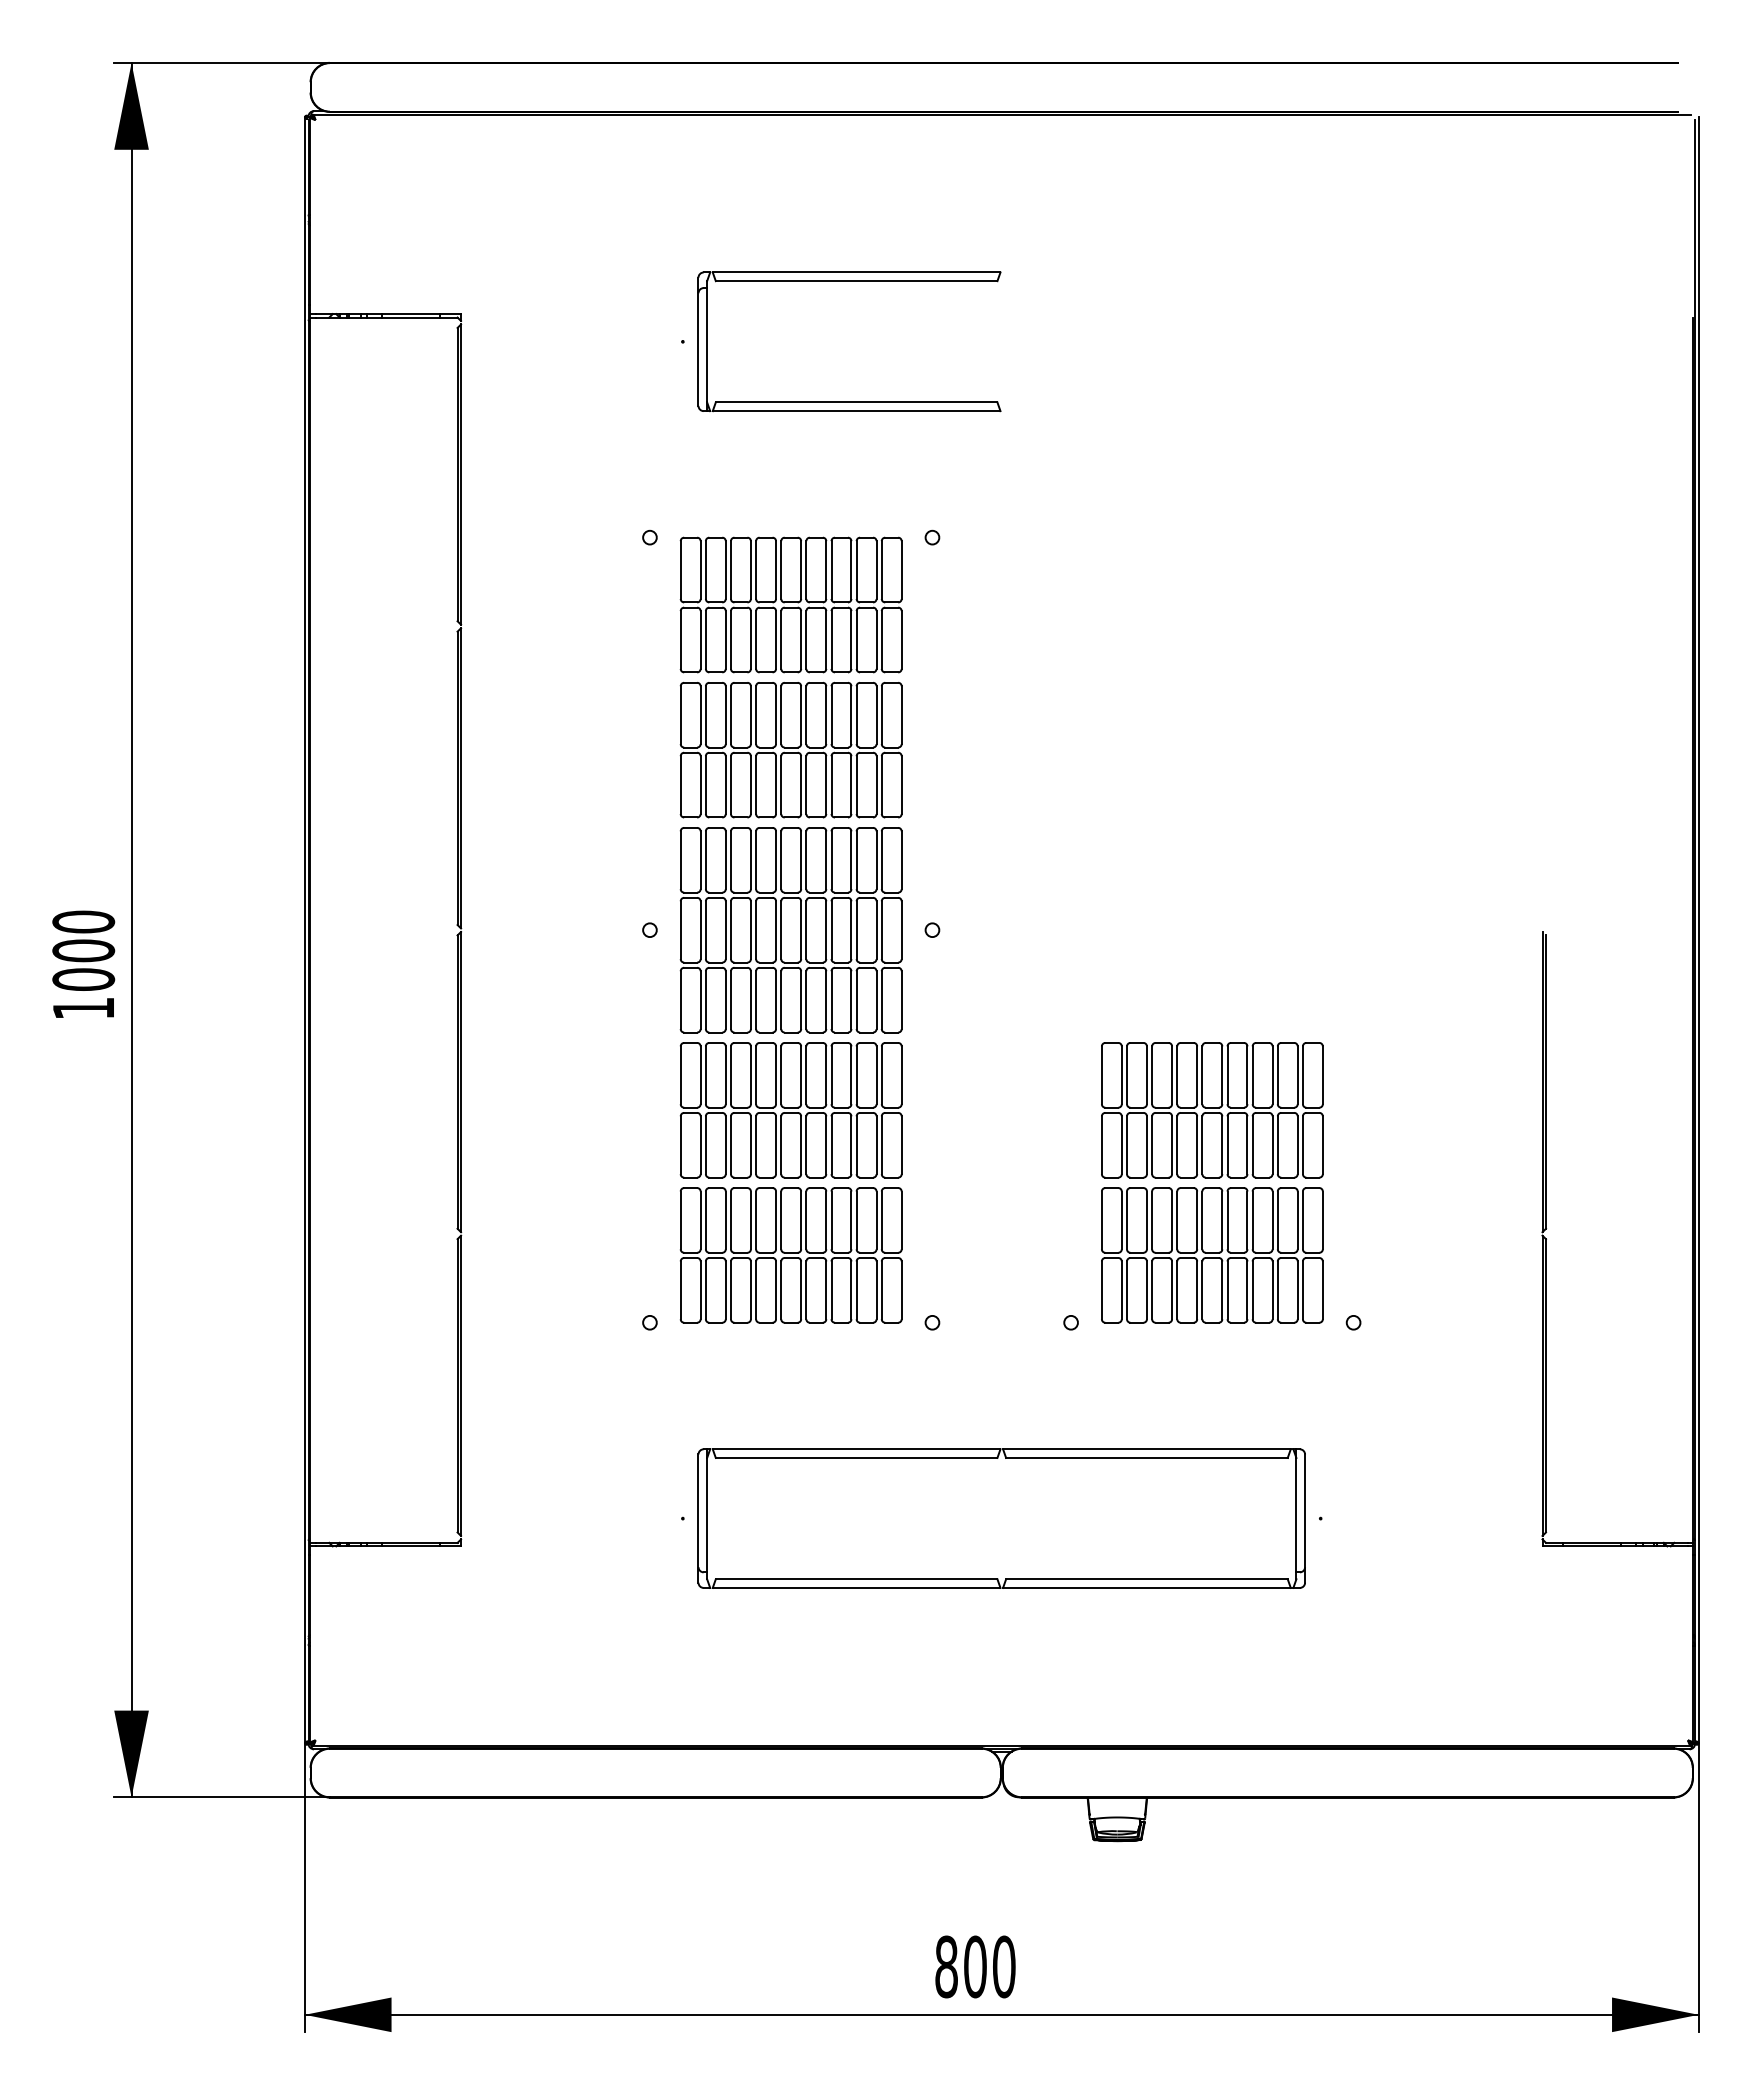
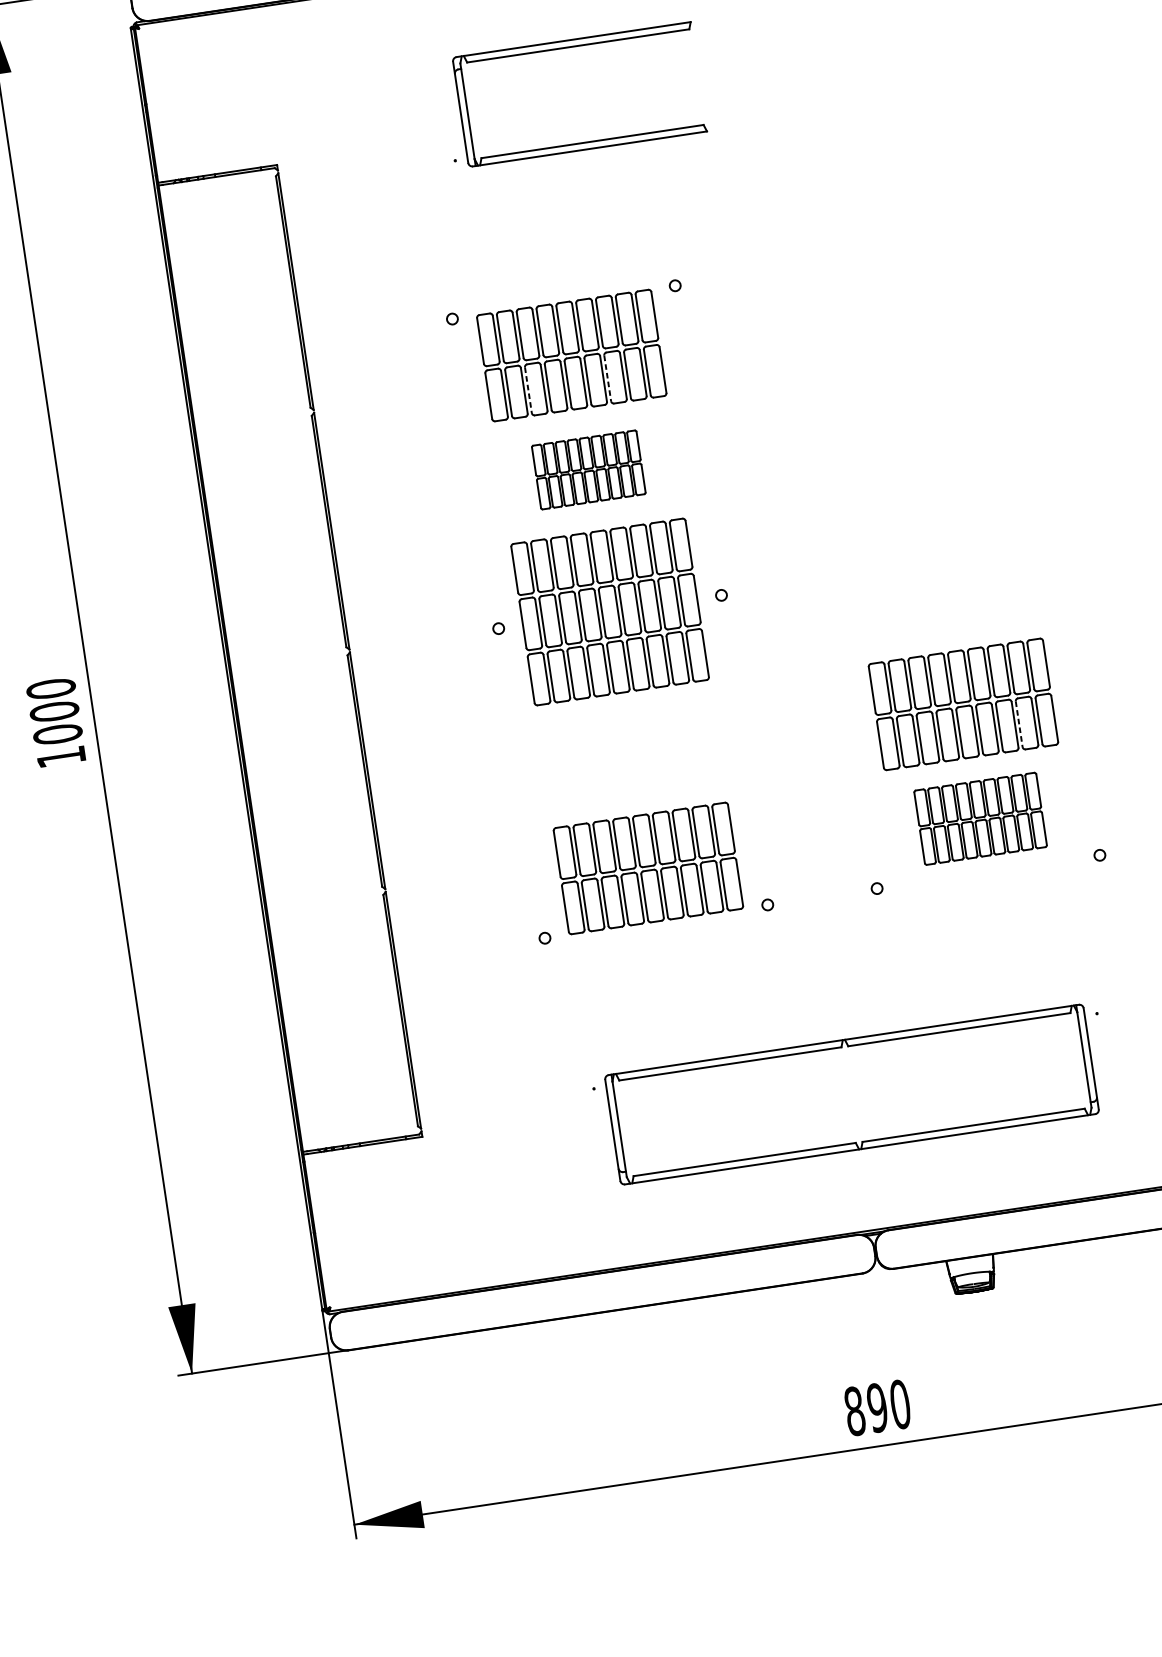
part: (849, 281) -> (572, 47), moved
line: (730, 640) -> (528, 390), solid -> dashed
line: (831, 640) -> (607, 378), solid -> dashed
part: (790, 749) -> (588, 469), size x0.6
part: (790, 1110) -> (630, 754), removed
line: (1277, 1145) -> (1018, 724), solid -> dashed
part: (1212, 1255) -> (980, 818), size x0.7
part: (1001, 1518) -> (851, 1094), moved
text: (975, 1966) -> (877, 1407), 800 -> 890

